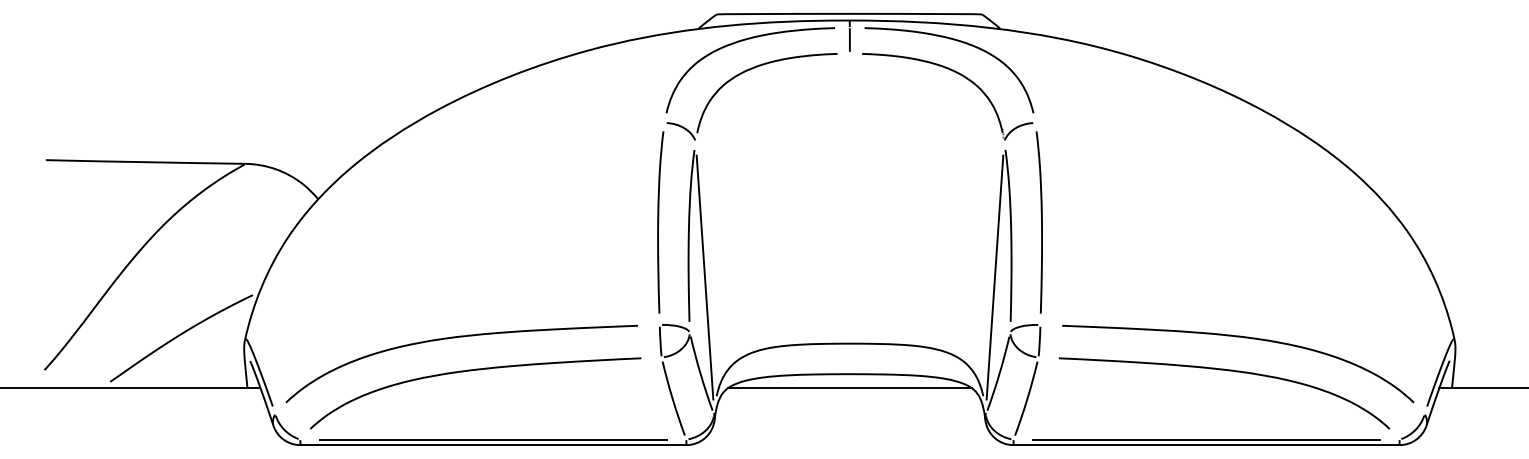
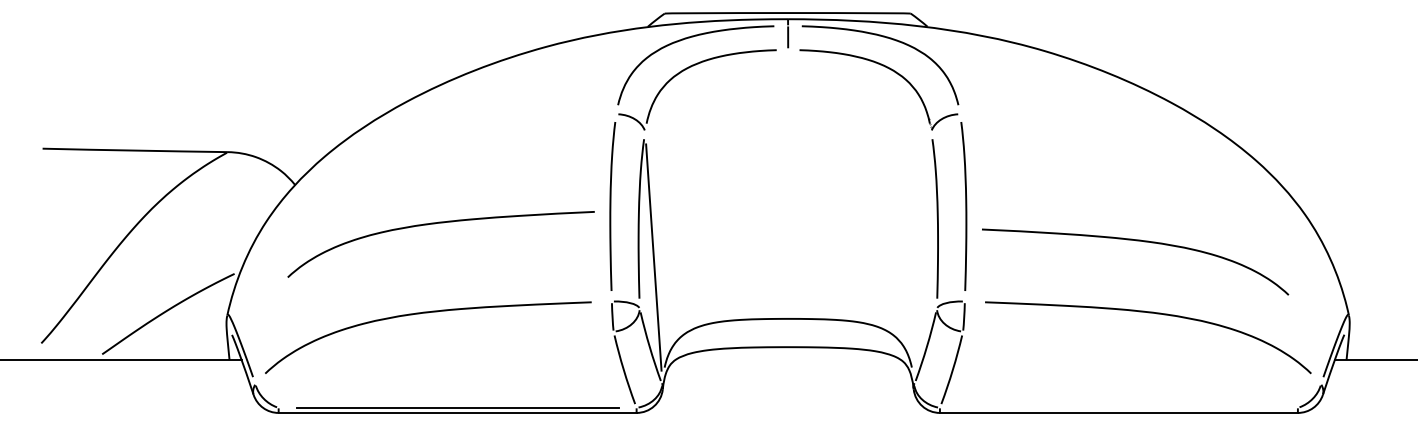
line: (994, 277) -> (922, 257), removed
curve: (471, 371) -> (437, 224), moved
curve: (1228, 371) -> (1139, 241), moved
line: (849, 388) -> (787, 360), removed
line: (1206, 439) -> (1118, 407), removed

